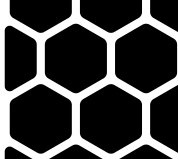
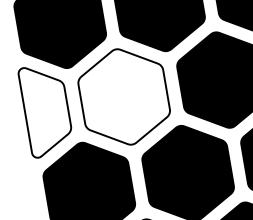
fill: (20, 58) -> (46, 110), removed
fill: (75, 58) -> (123, 97), removed

